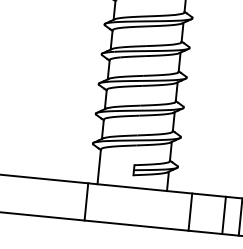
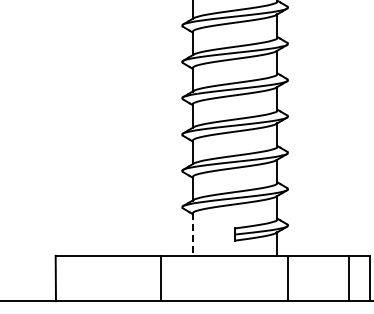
line: (98, 167) -> (192, 235), solid -> dashed
line: (86, 201) -> (161, 278), moved
line: (190, 212) -> (288, 278), moved

